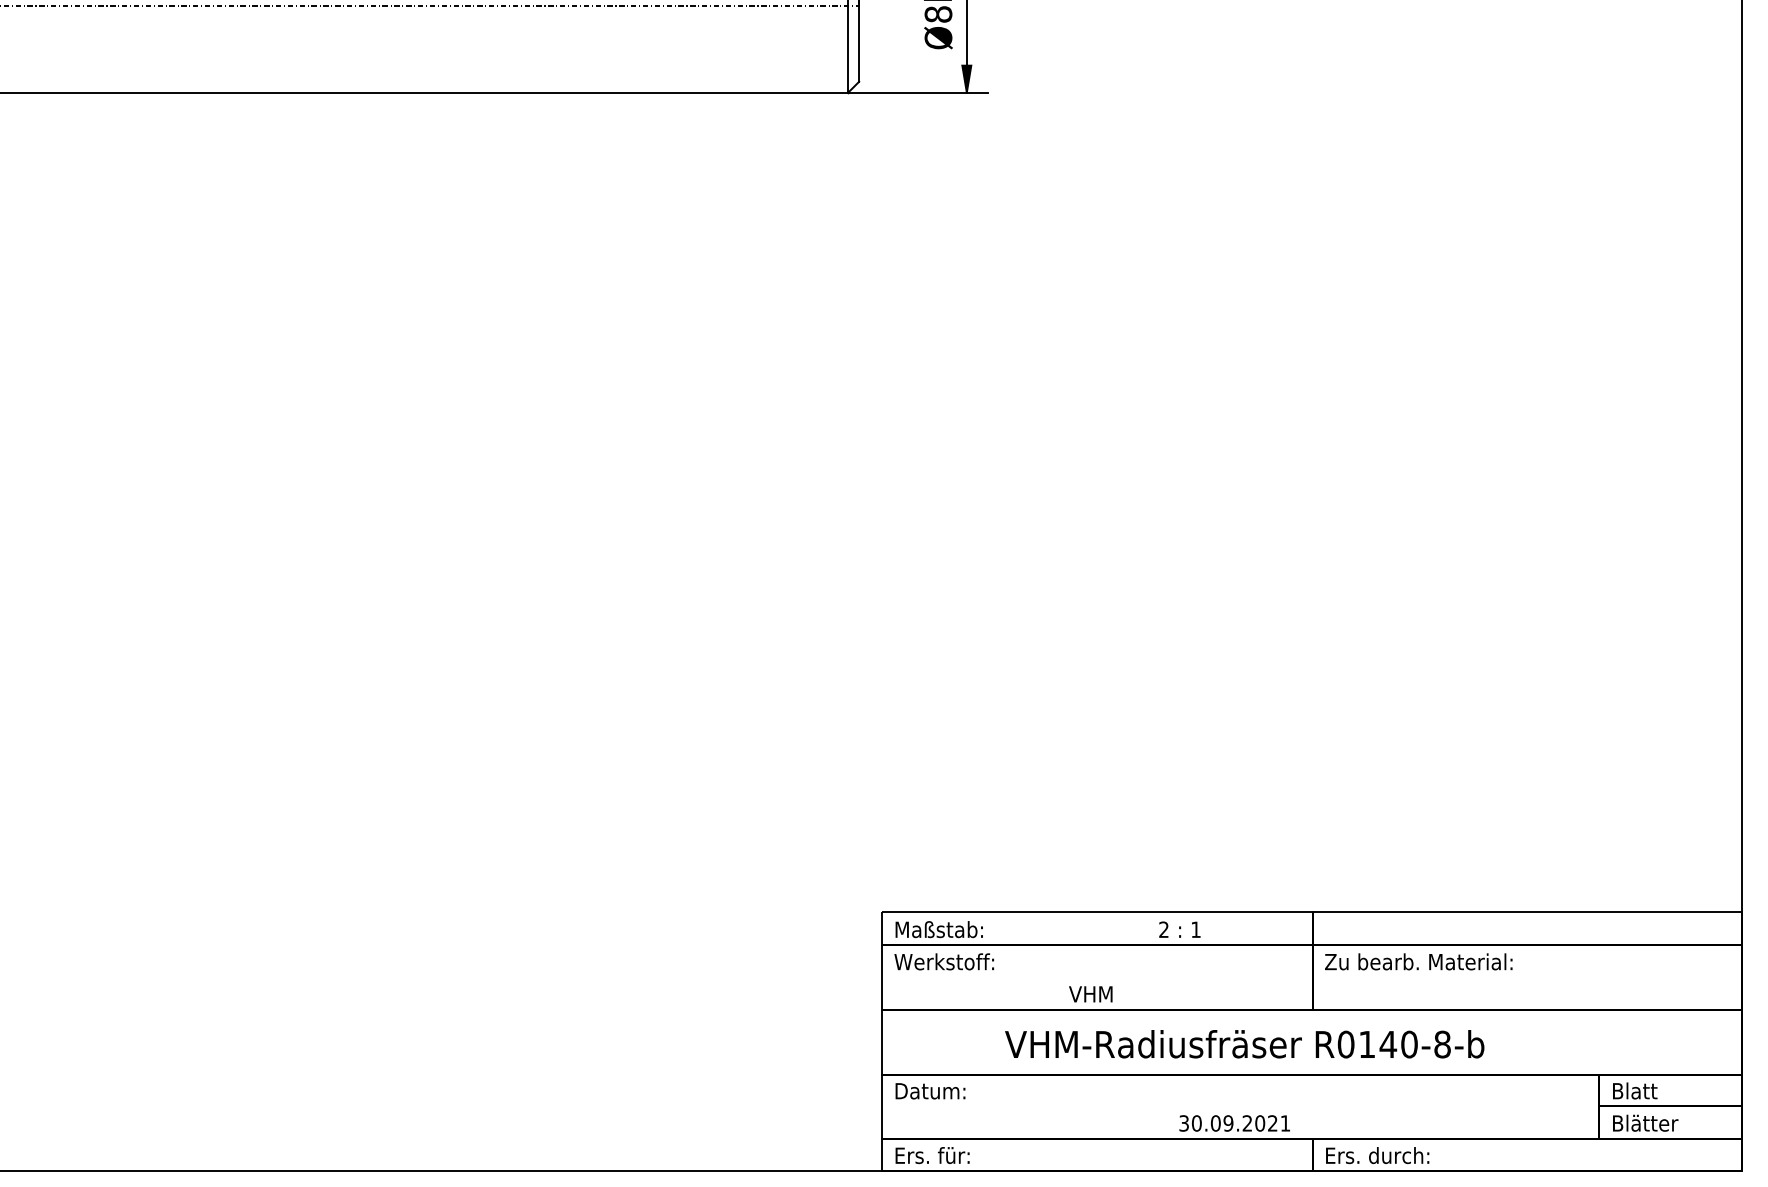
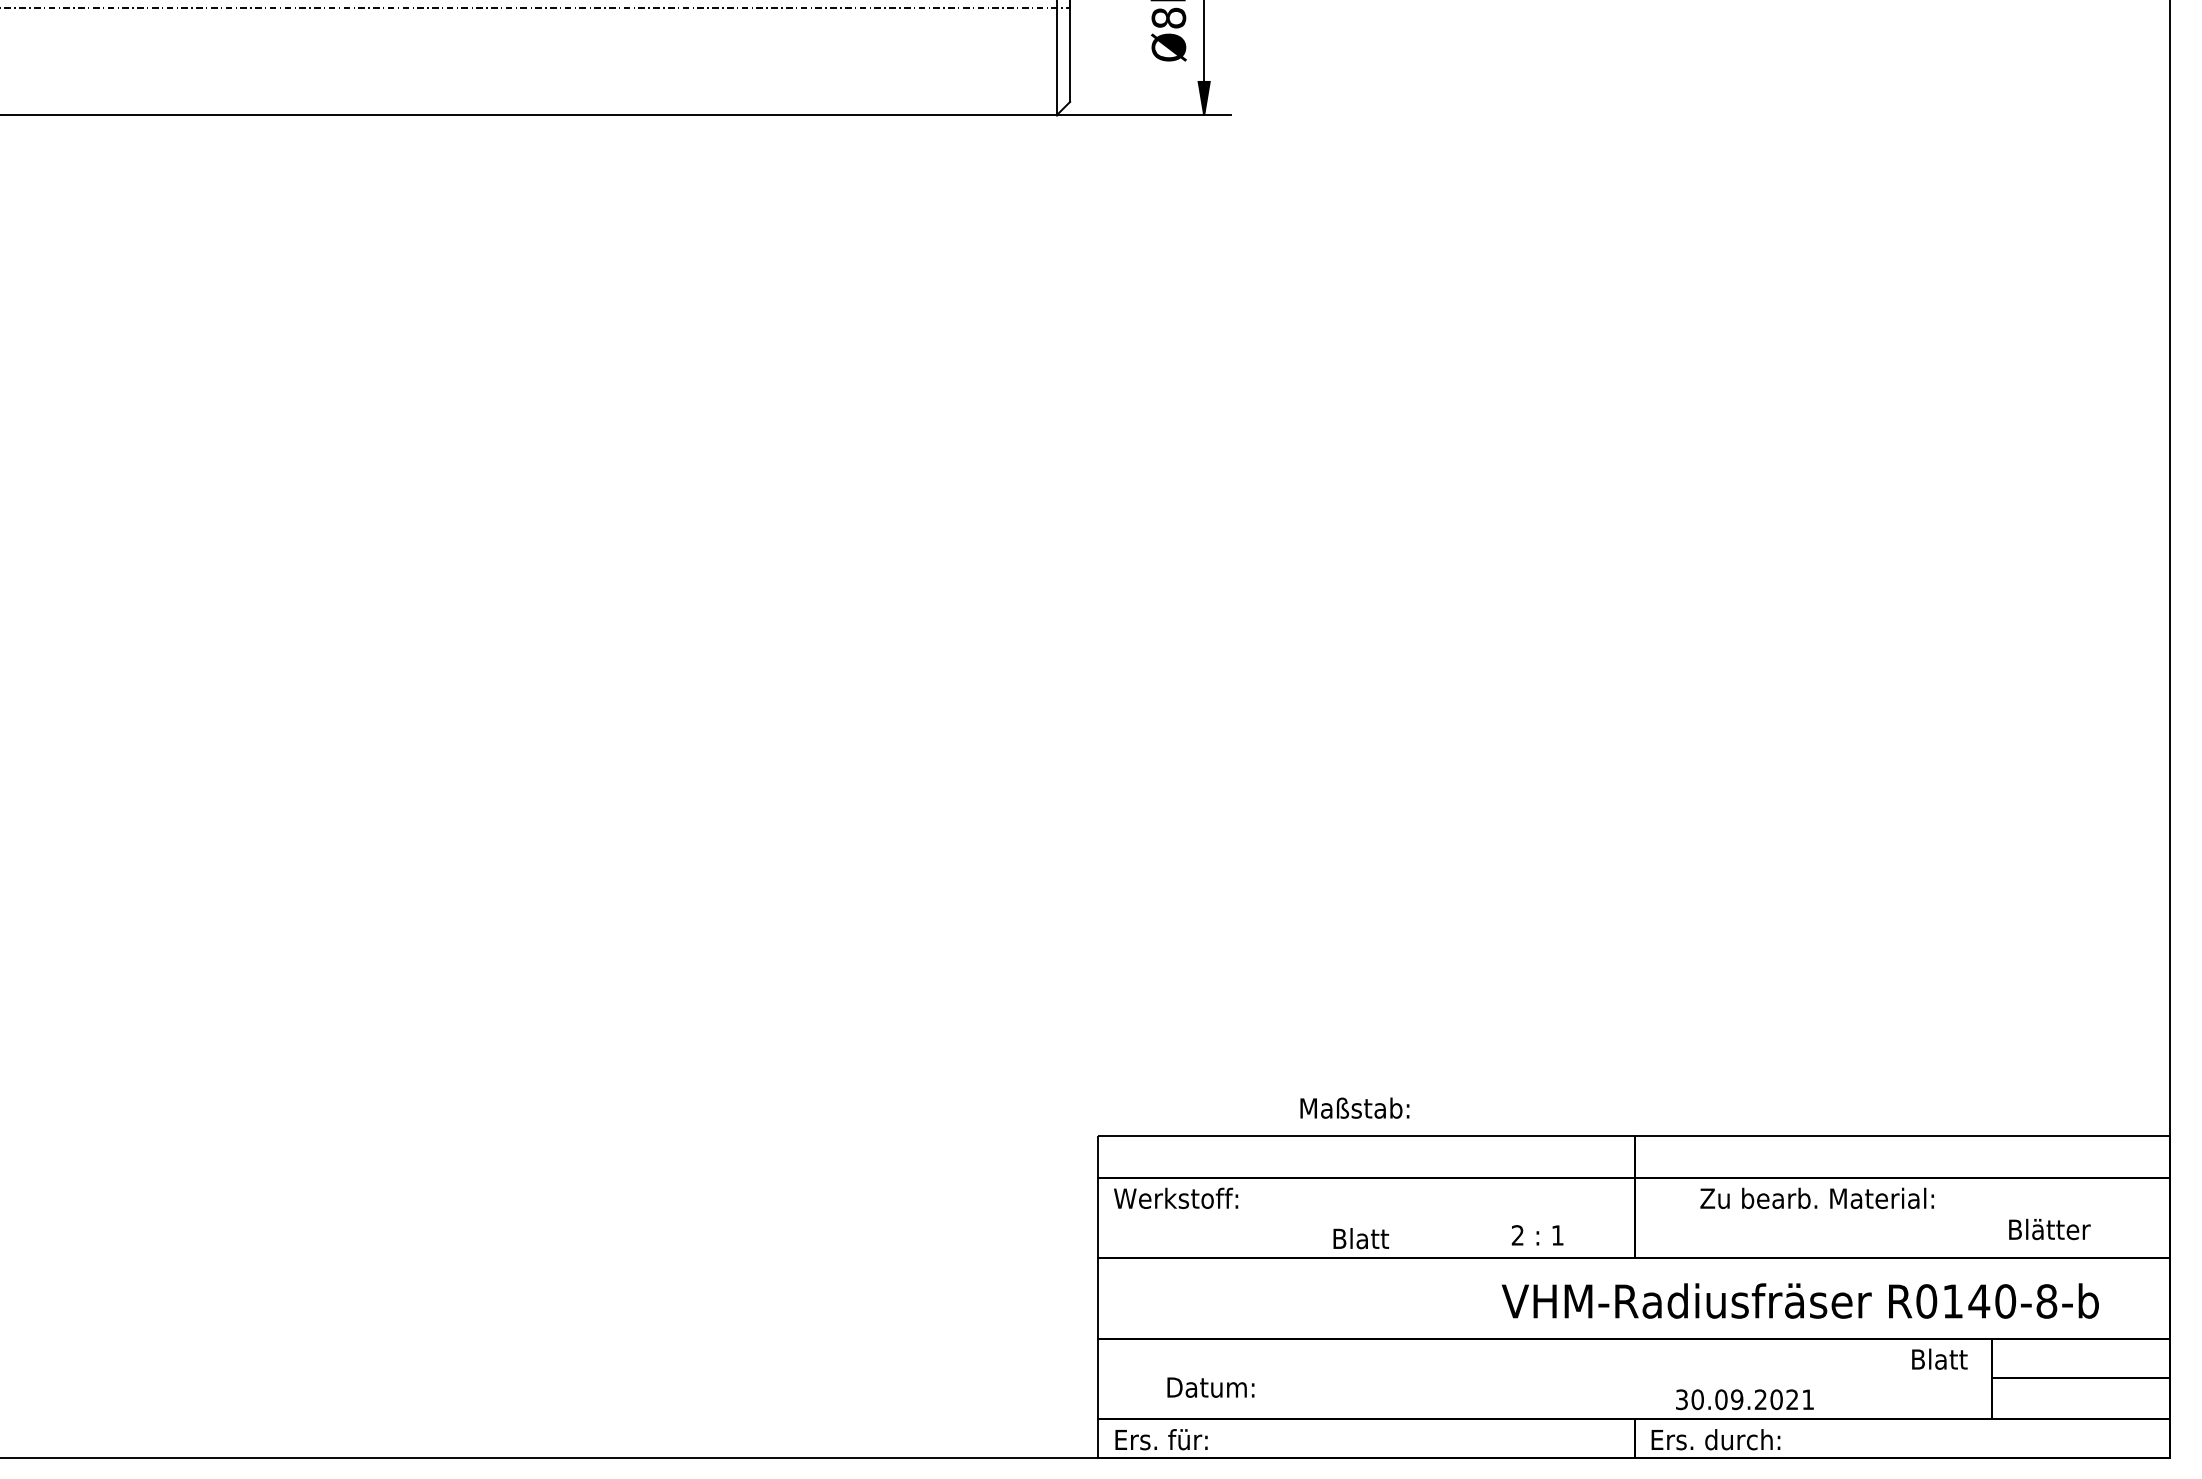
text: (938, 929) -> (1354, 1107), moved
text: (1179, 929) -> (1537, 1235), moved
text: (1418, 961) -> (1816, 1197), moved
text: (1092, 994) -> (1360, 1238), VHM -> Blatt
text: (1244, 1043) -> (1800, 1300), moved
text: (1634, 1090) -> (1939, 1358), moved
text: (930, 1091) -> (1210, 1387), moved
text: (1234, 1123) -> (1744, 1399), moved
text: (1645, 1123) -> (2049, 1229), moved

